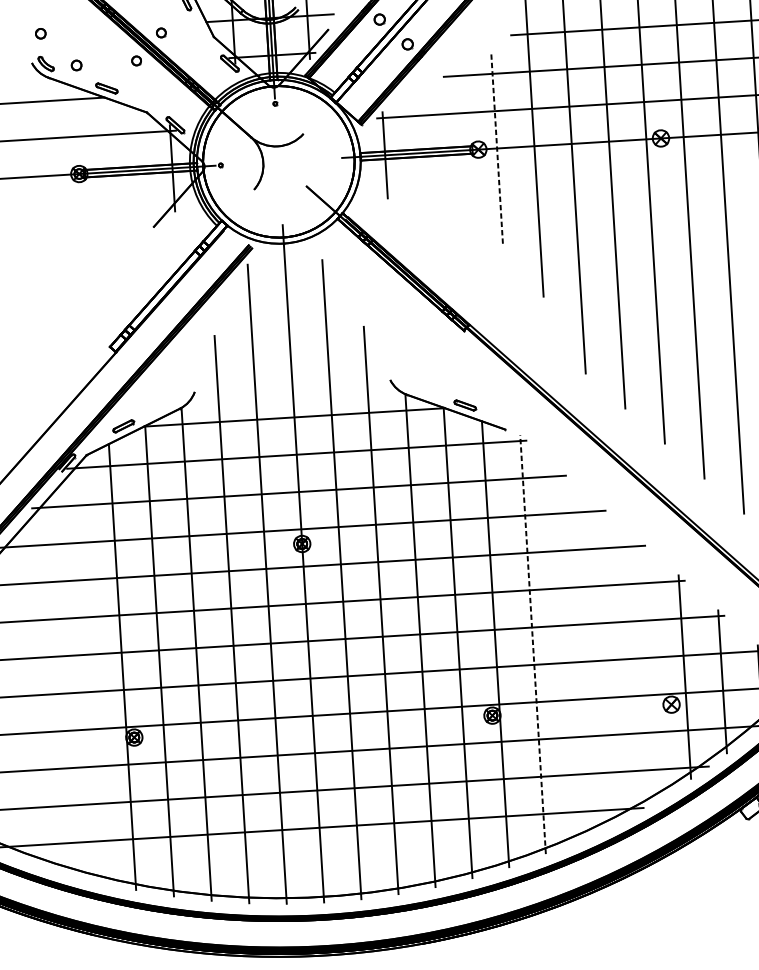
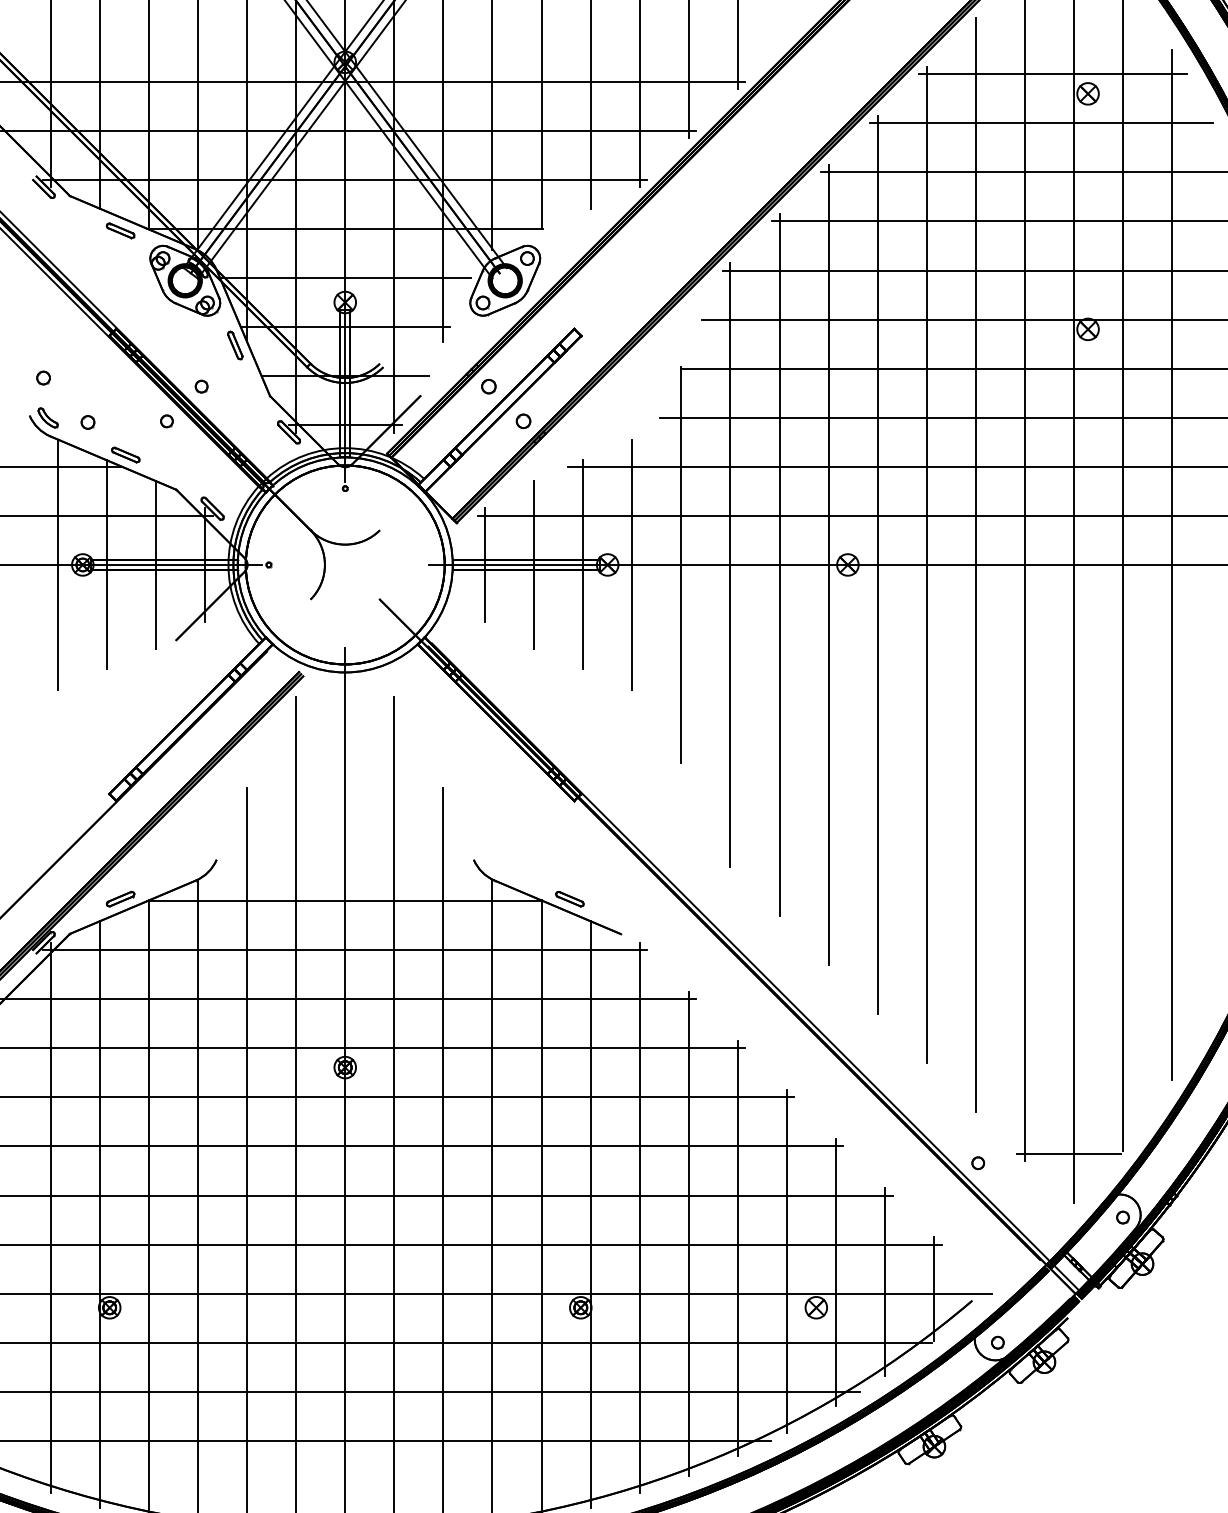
line: (497, 148) -> (632, 564), dashed -> solid
line: (459, 150) -> (583, 564), added
line: (422, 152) -> (534, 564), added
line: (135, 170) -> (156, 564), added
line: (98, 172) -> (107, 564), added
line: (60, 174) -> (58, 564), added
line: (532, 644) -> (639, 1217), dashed -> solid
line: (570, 654) -> (688, 1233), added
line: (608, 663) -> (737, 1248), added
line: (646, 670) -> (786, 1261), added
line: (85, 671) -> (50, 1217), added

